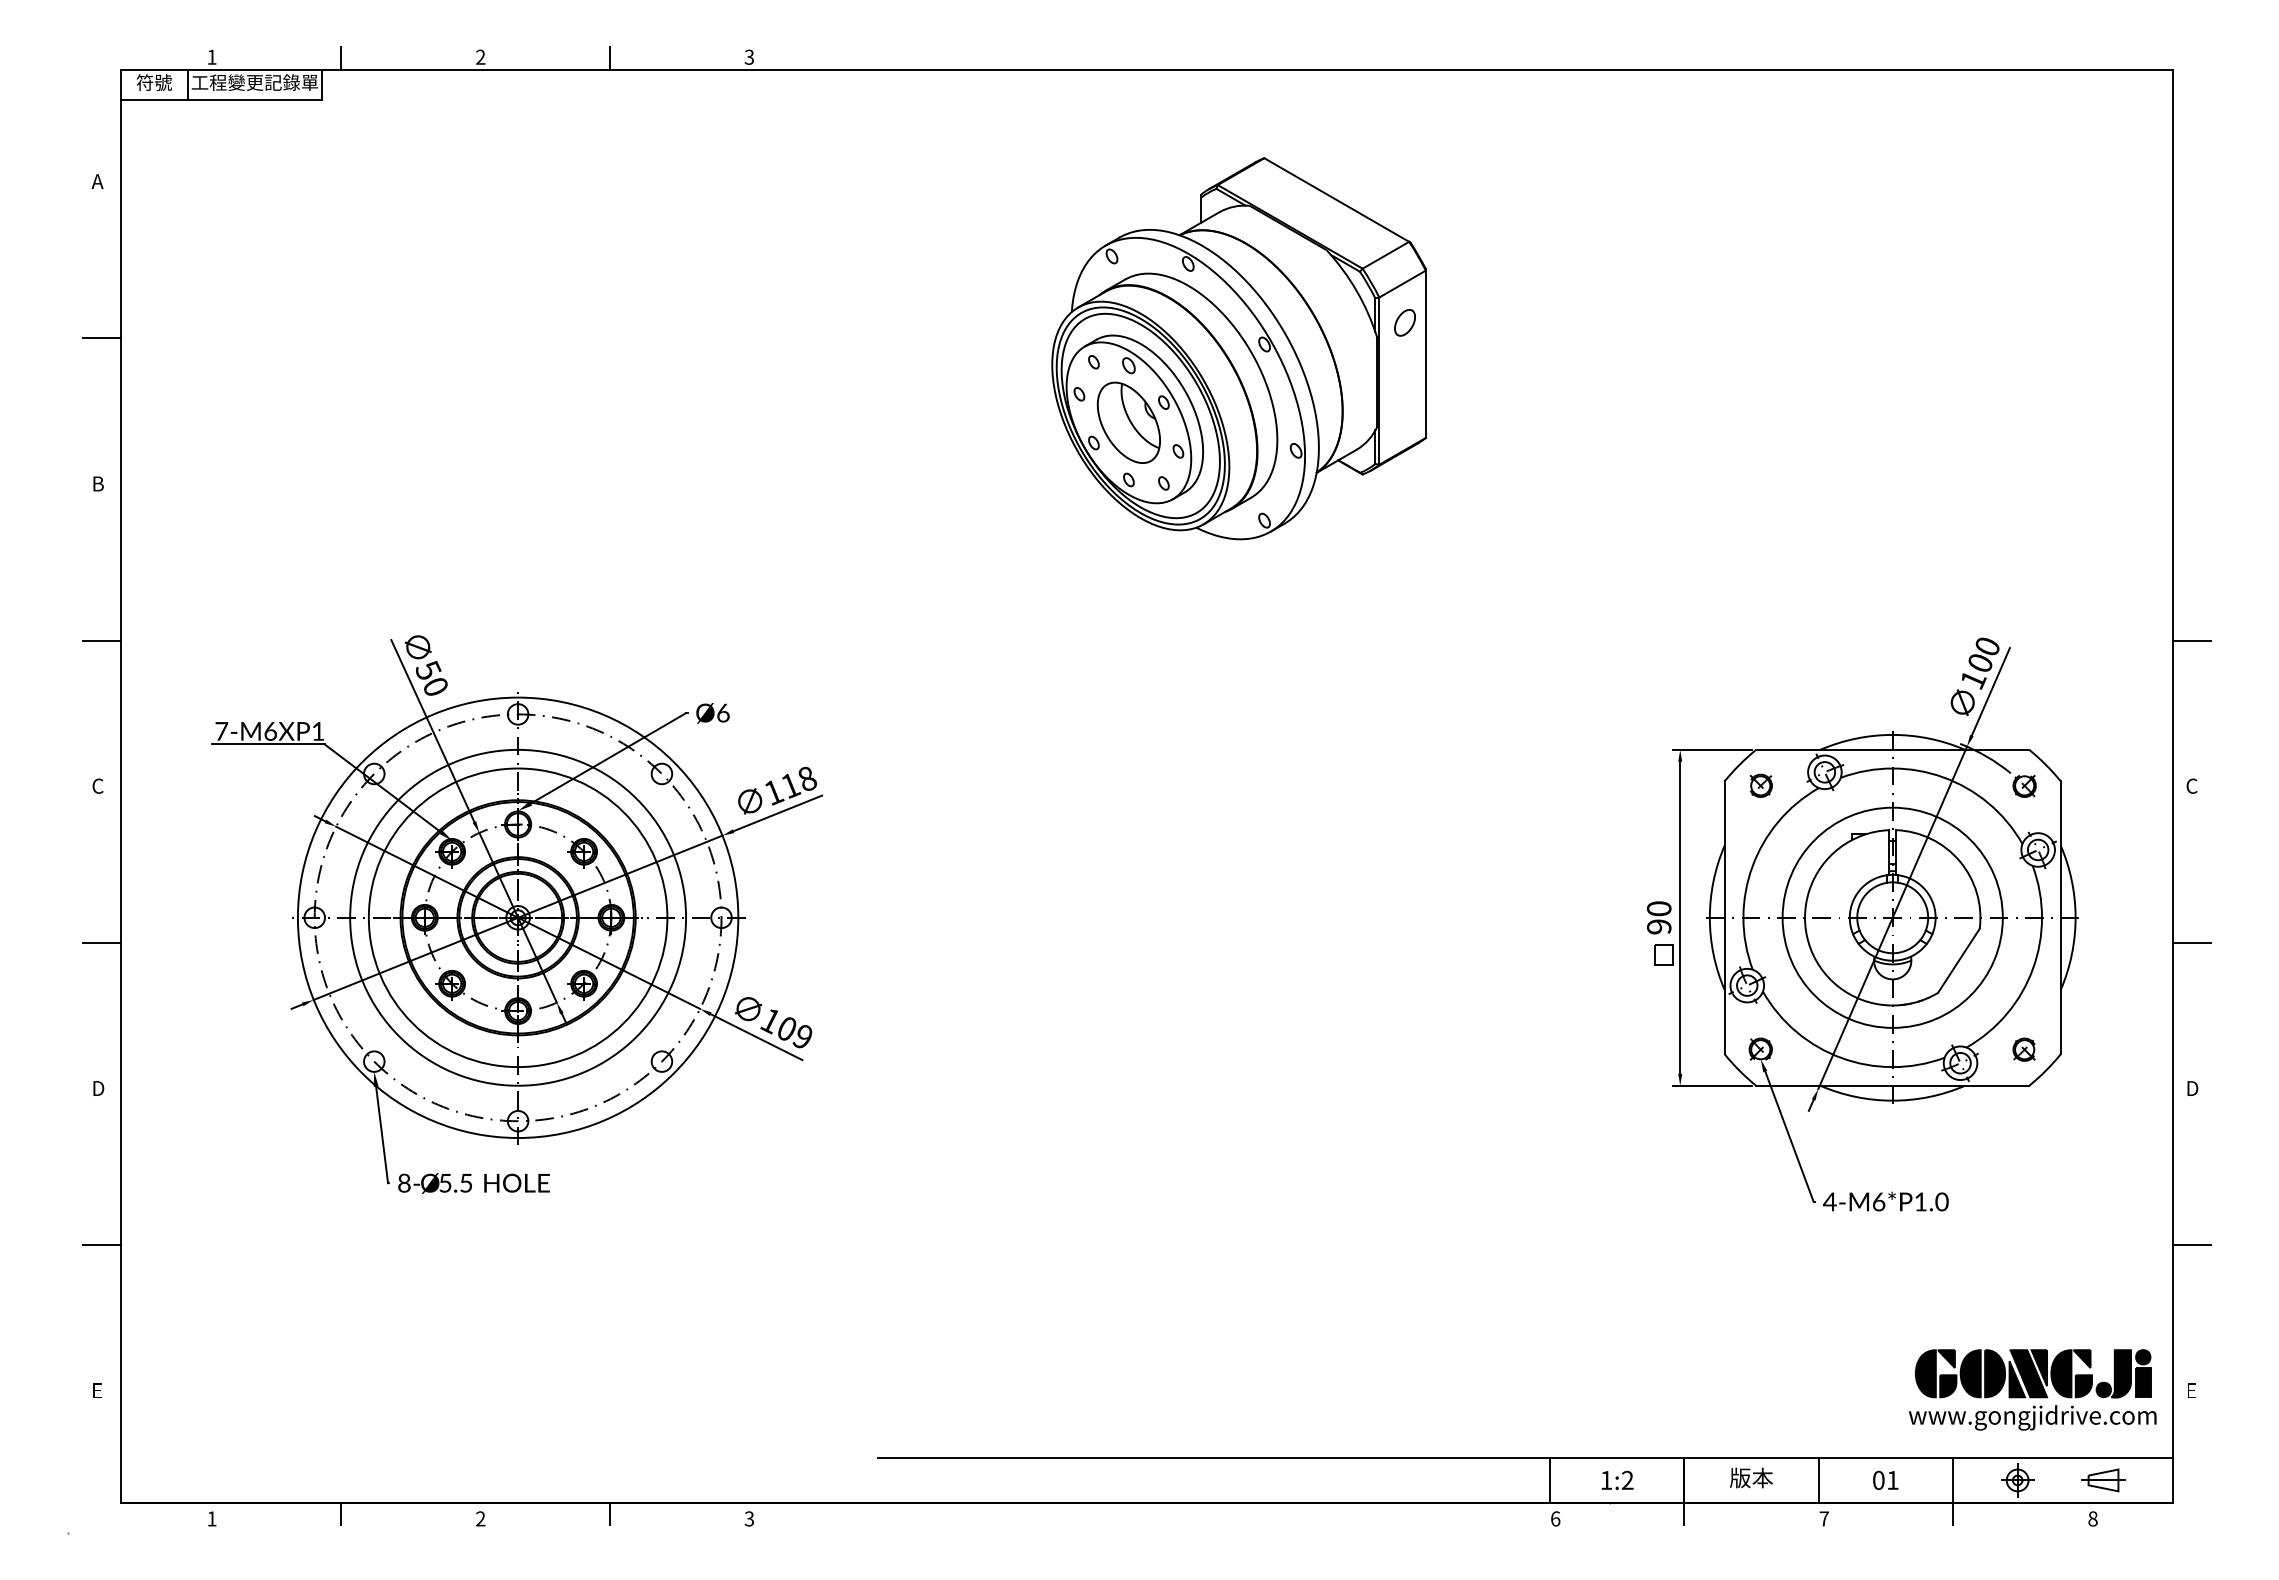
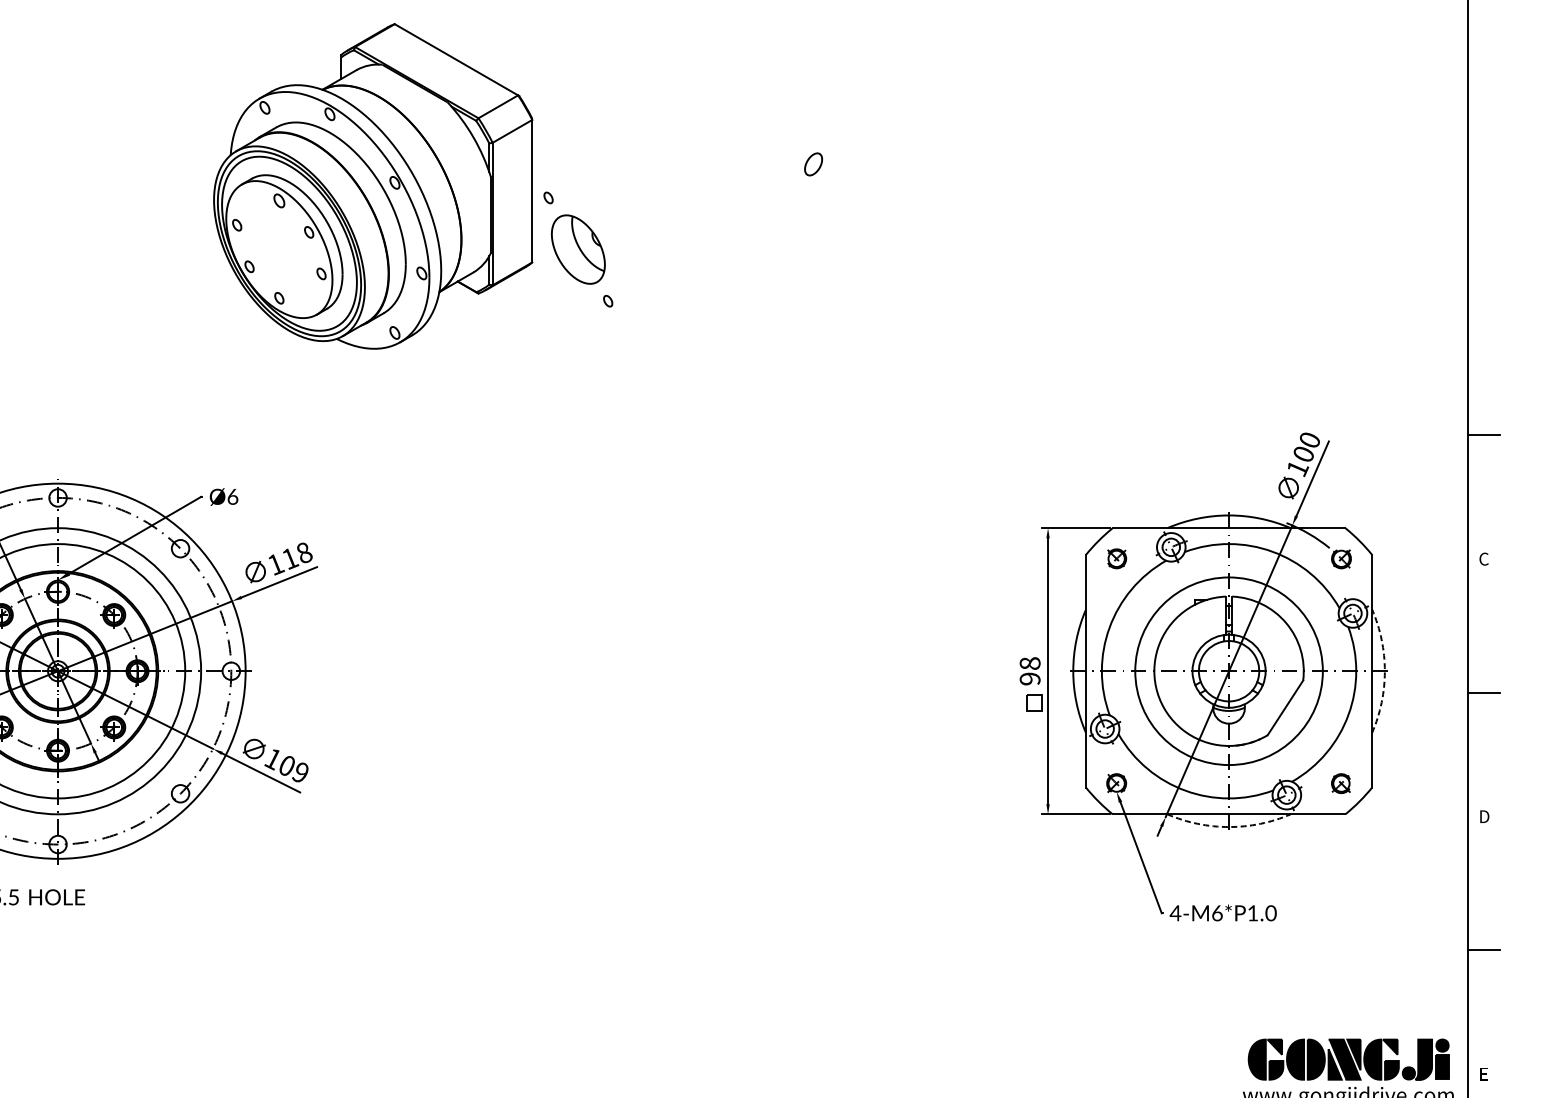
part: (1238, 348) -> (372, 186), moved
text: (1659, 908) -> (1030, 663), 90 -> 98
arc: (2075, 917) -> (1384, 670), solid -> dashed
arc: (1892, 1100) -> (1228, 826), solid -> dashed

